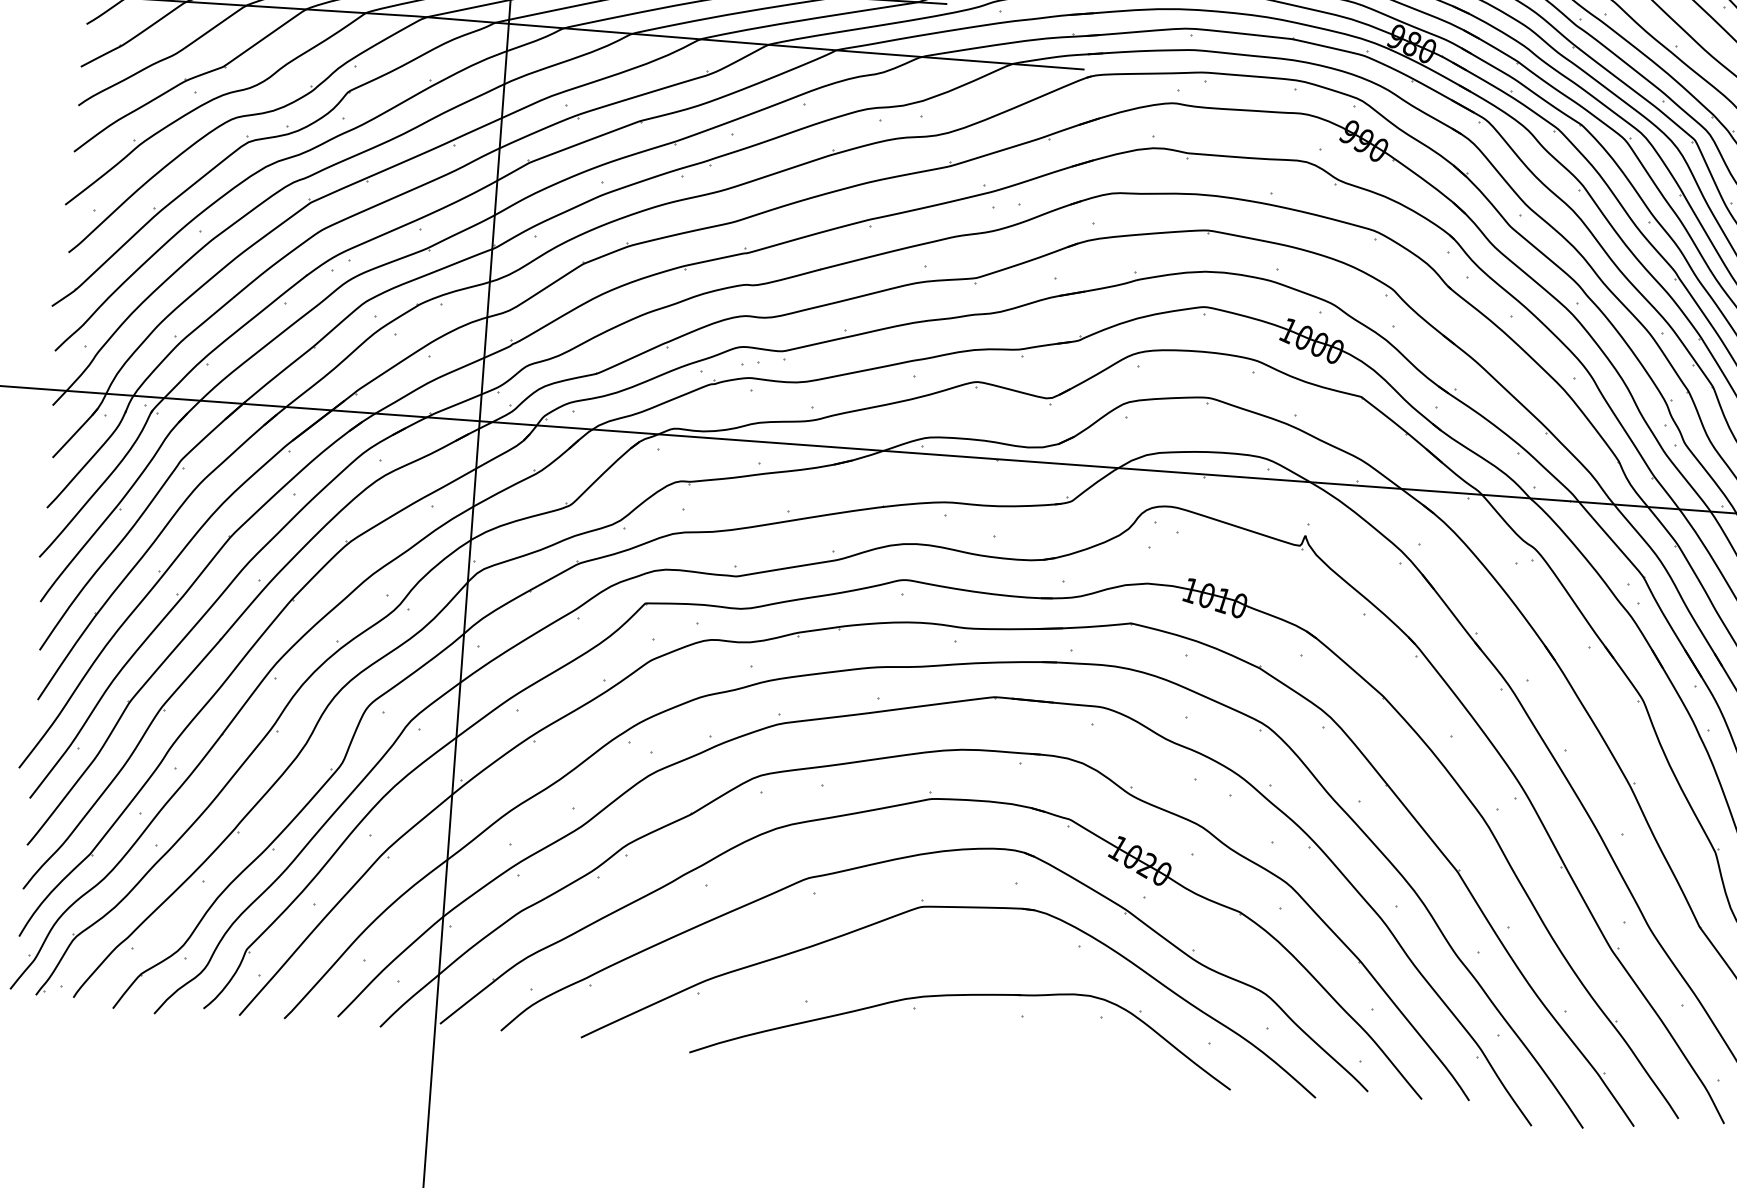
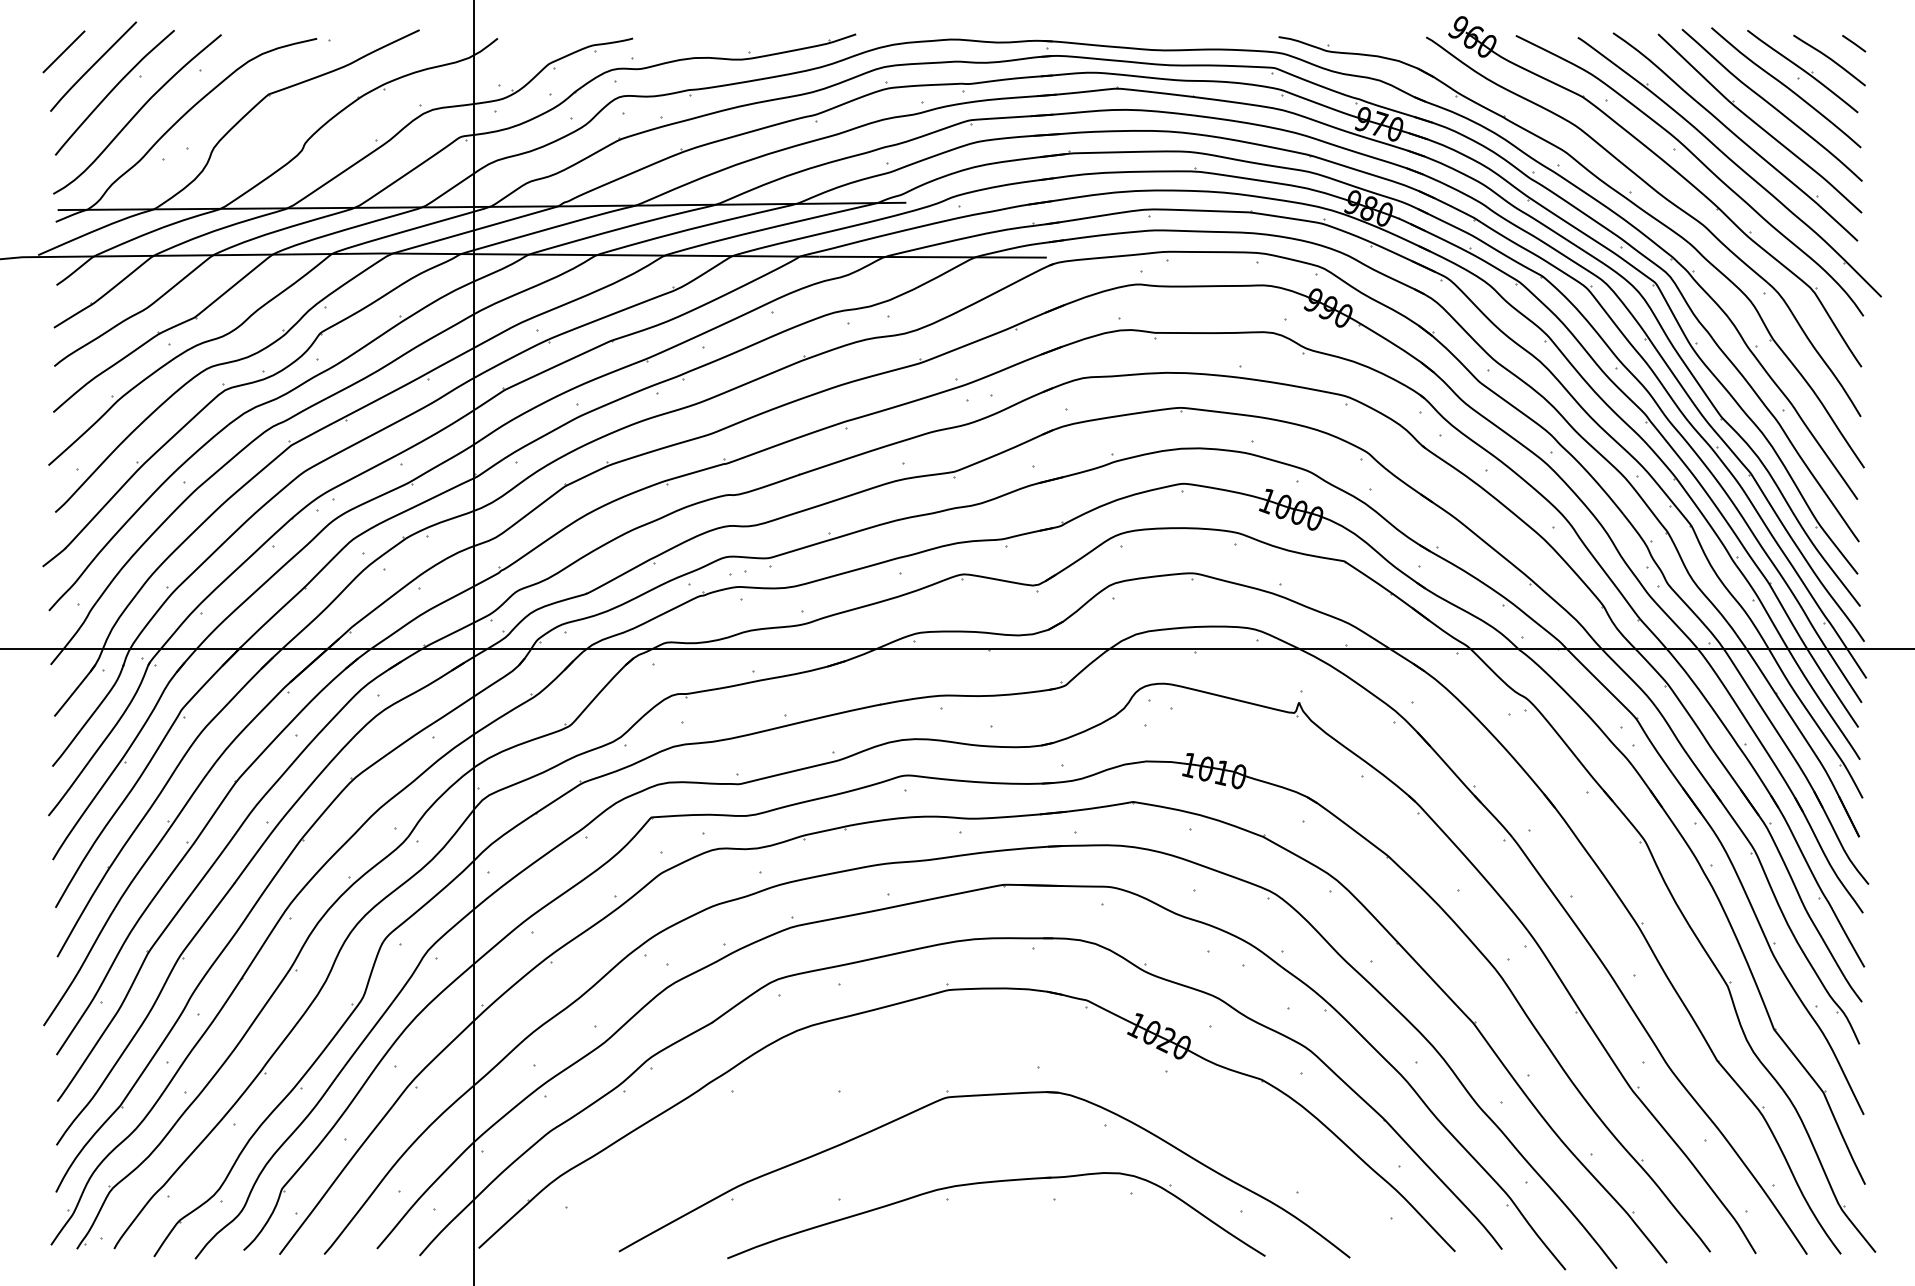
part: (923, 855) -> (944, 1046), removed

